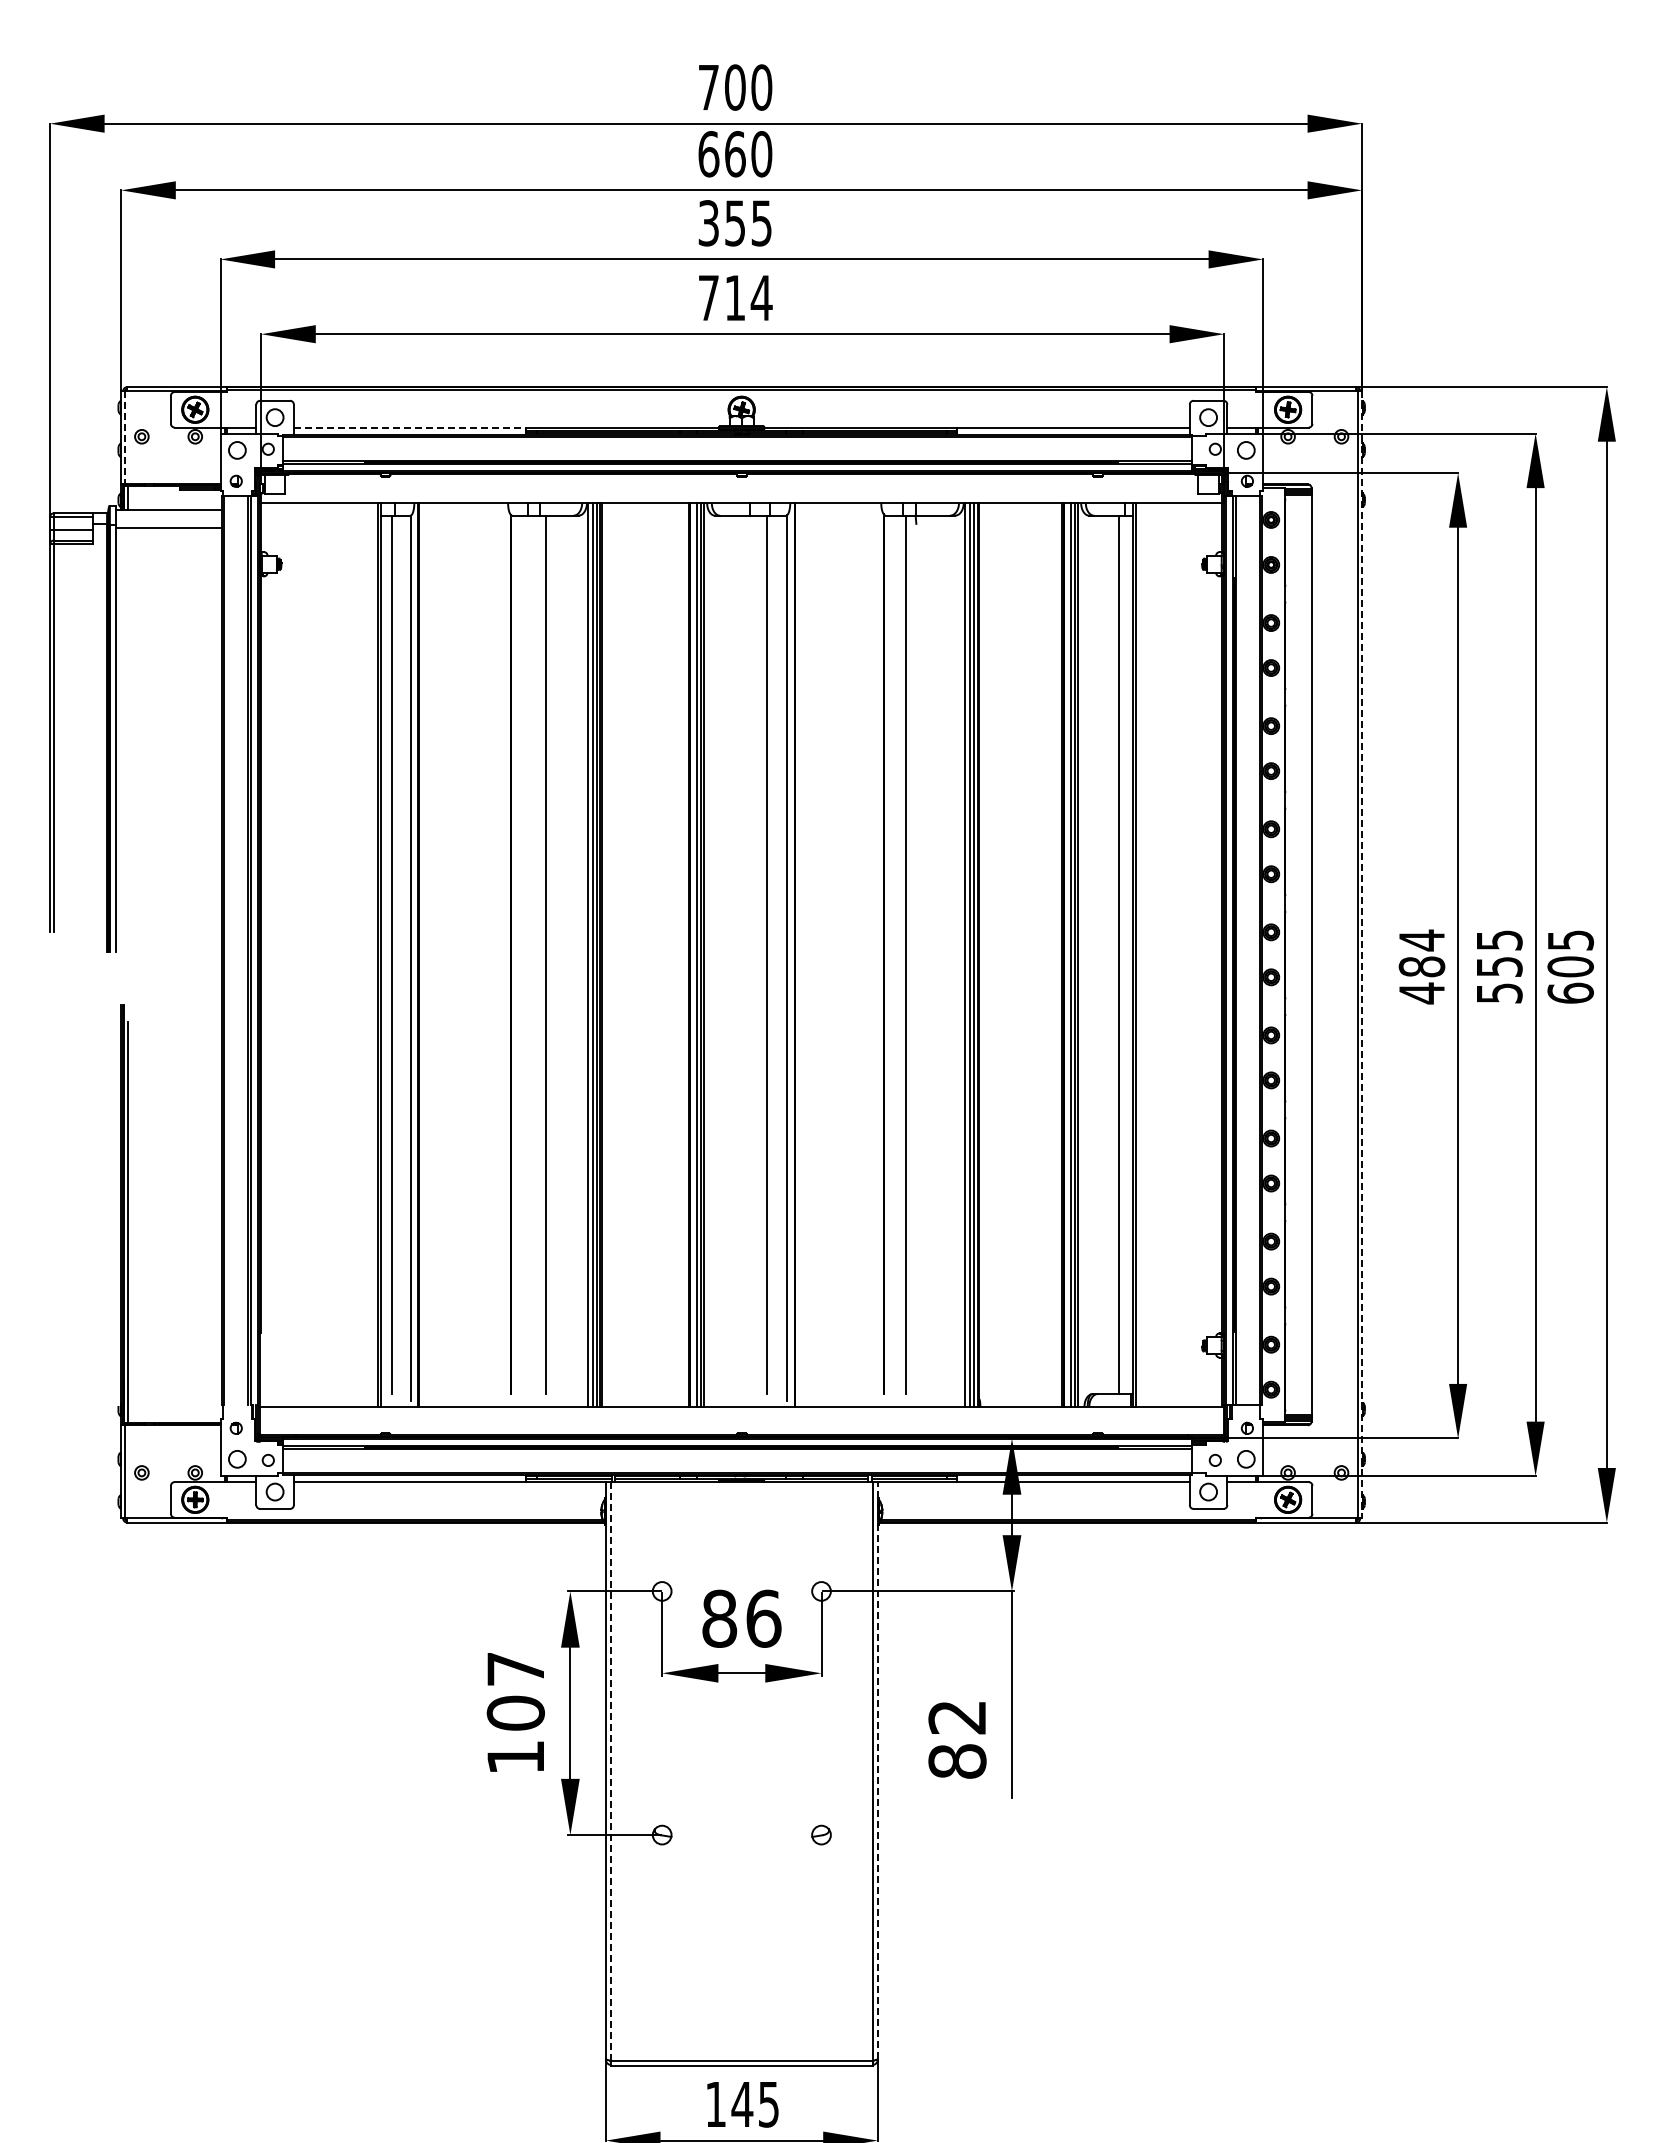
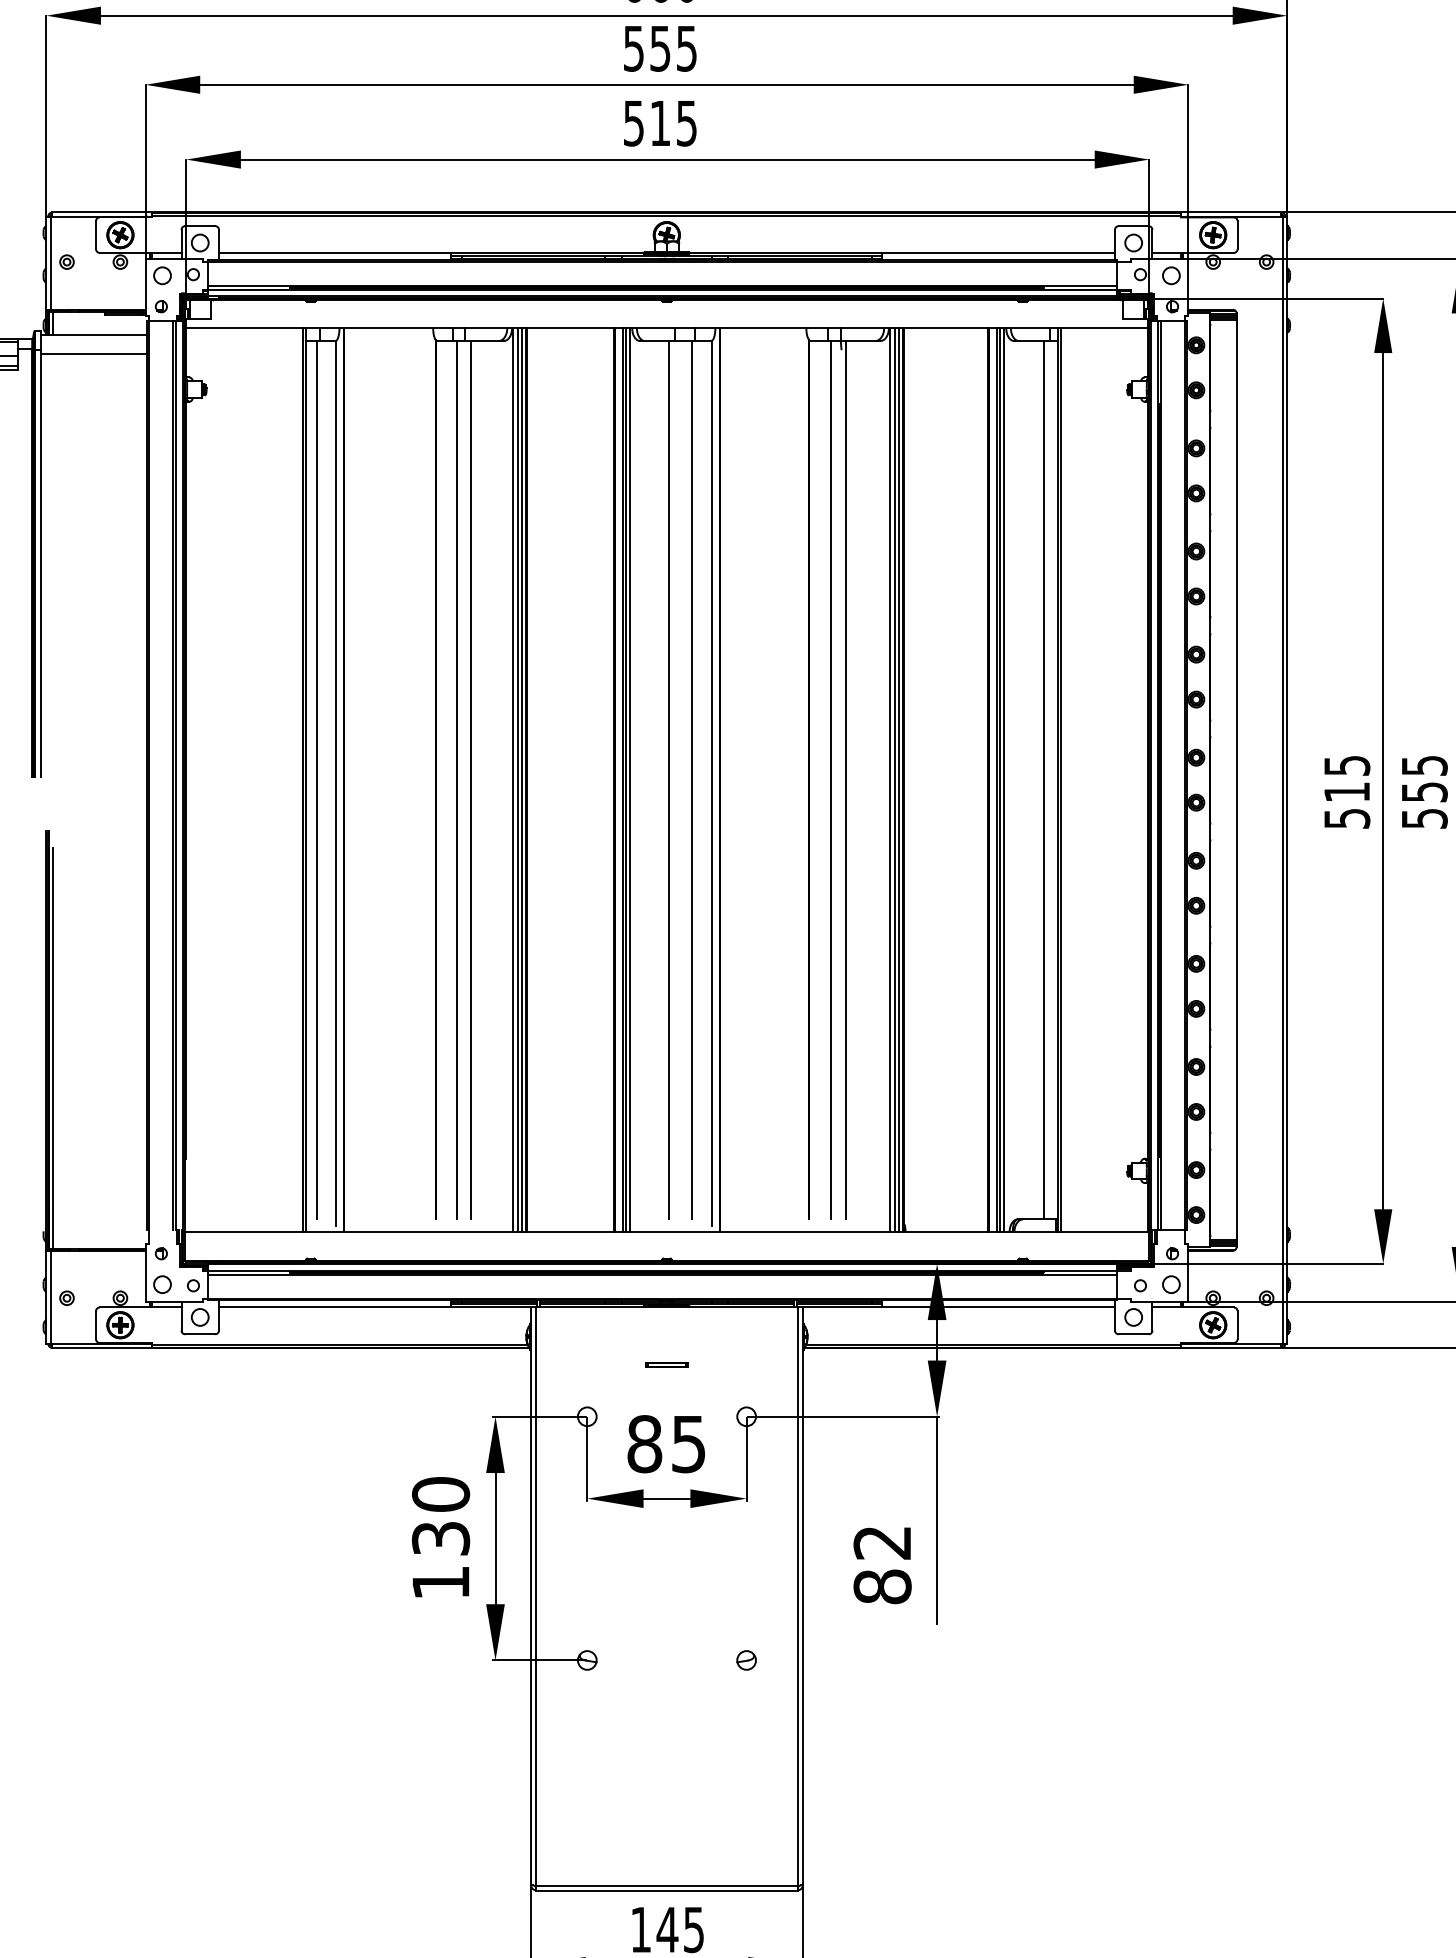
text: (708, 222) -> (633, 47), 355 -> 555
text: (735, 298) -> (660, 123), 714 -> 515
line: (410, 427) -> (335, 252), dashed -> solid
line: (125, 437) -> (50, 262), dashed -> solid
line: (531, 954) -> (456, 779), added
line: (744, 954) -> (669, 779), added
line: (921, 954) -> (846, 779), added
line: (1362, 954) -> (1287, 779), dashed -> solid
text: (1421, 966) -> (1346, 791), 484 -> 515
part: (741, 1539) -> (666, 1364), added
text: (763, 1618) -> (688, 1443), 86 -> 85
text: (515, 1690) -> (440, 1515), 107 -> 130
line: (877, 1770) -> (802, 1595), dashed -> solid
line: (610, 1771) -> (535, 1596), dashed -> solid

